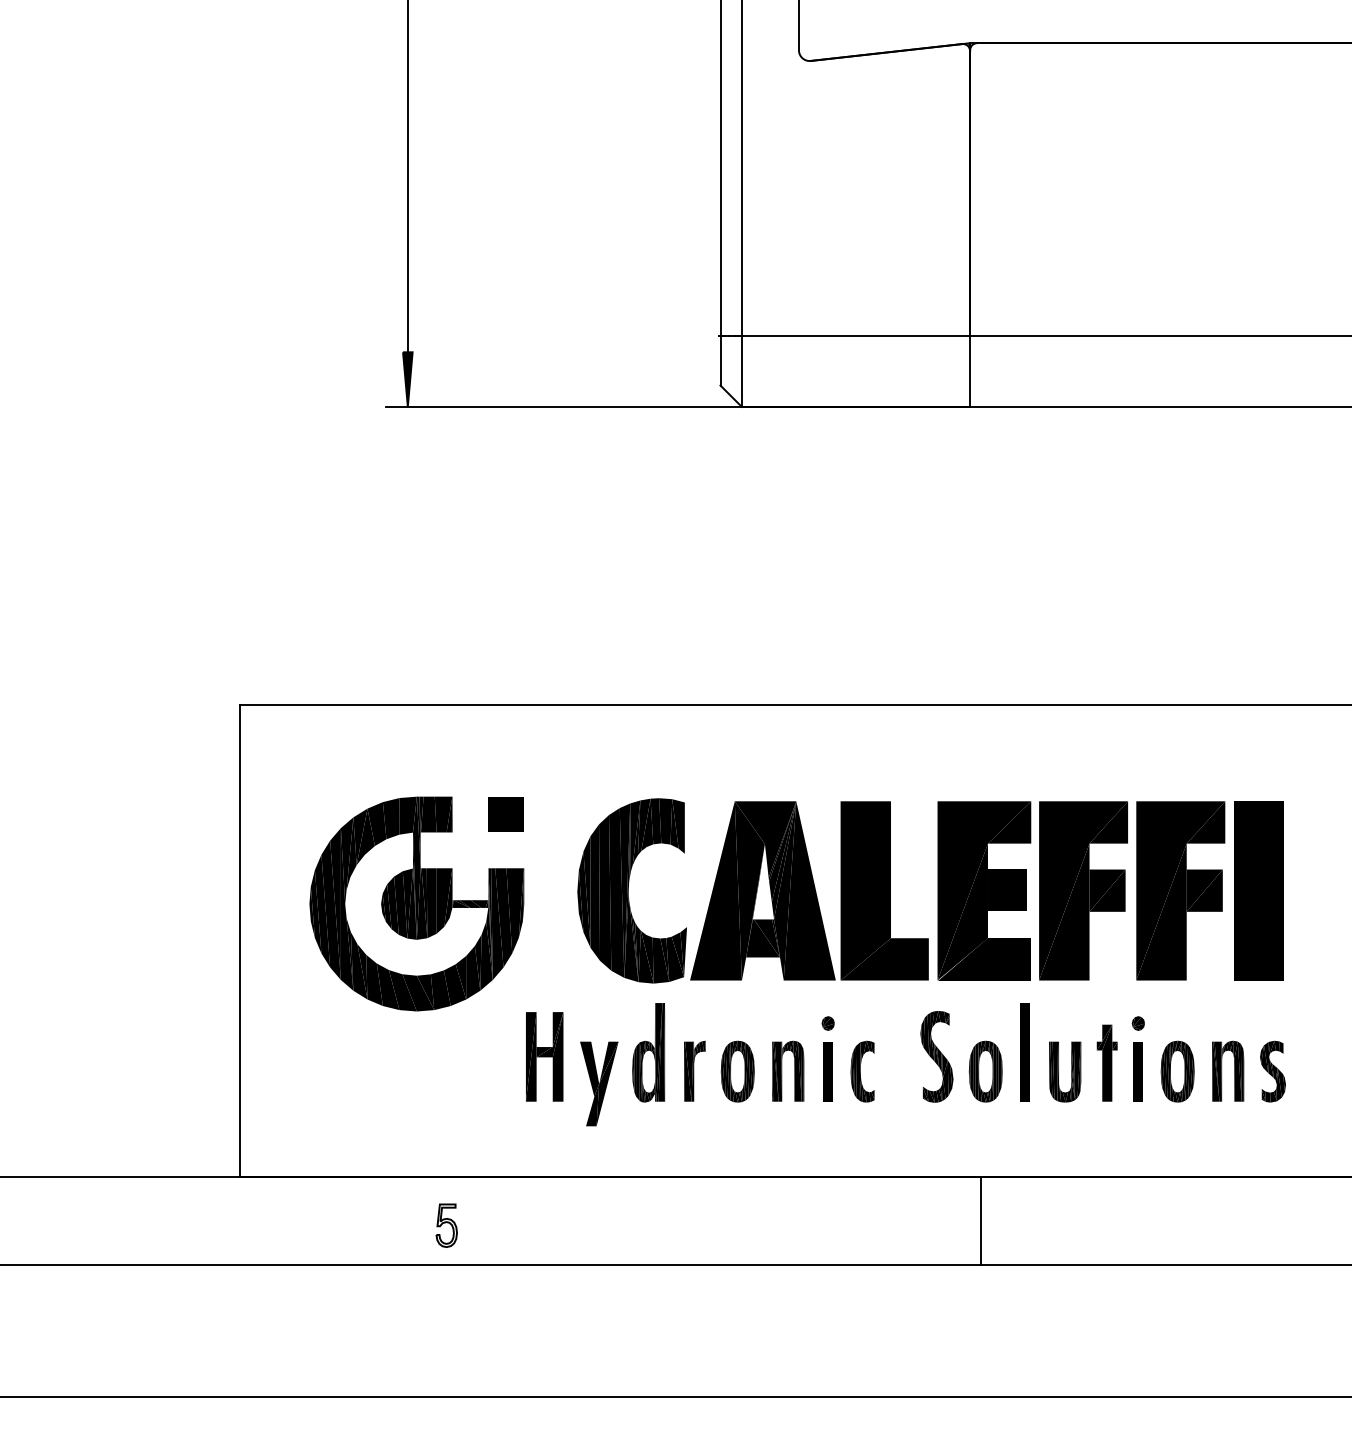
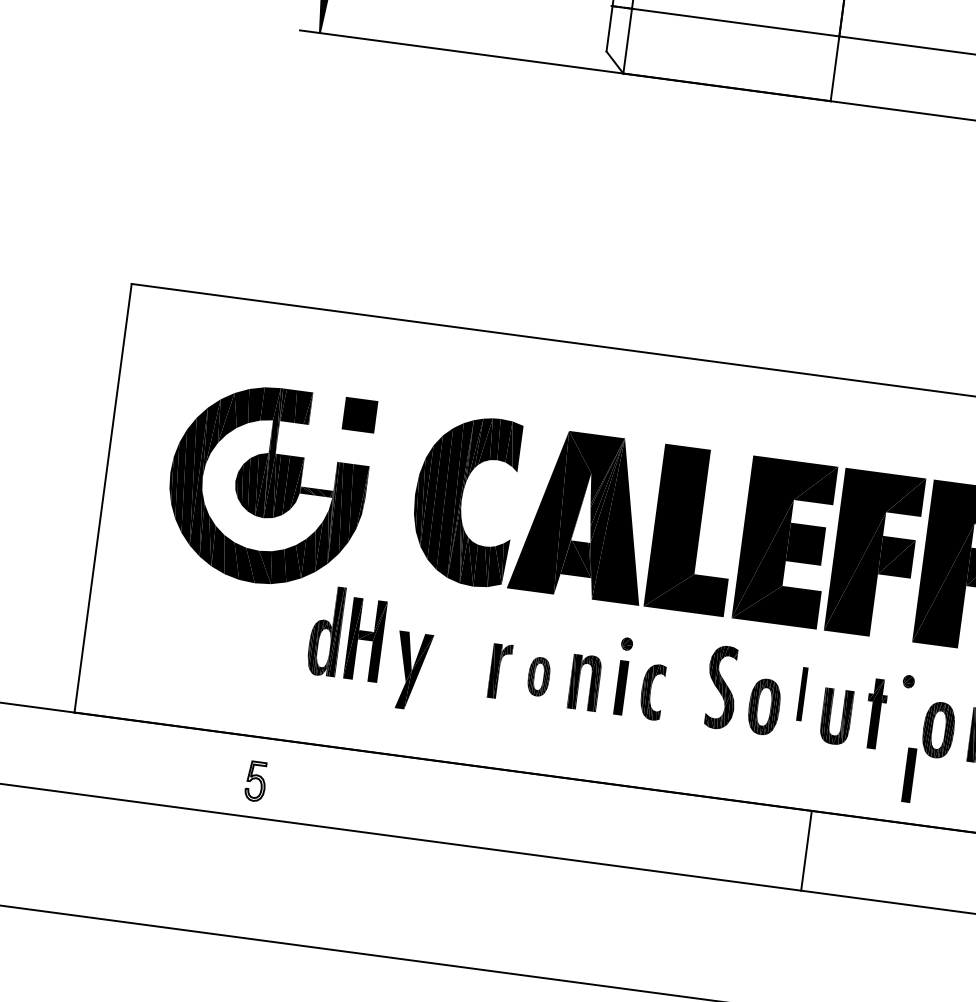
part: (648, 1052) -> (325, 630), moved
part: (1024, 1052) -> (801, 694), size x0.6
part: (737, 1071) -> (538, 676), size x0.7
part: (1137, 1071) -> (908, 774), moved
line: (981, 1221) -> (806, 851), moved

